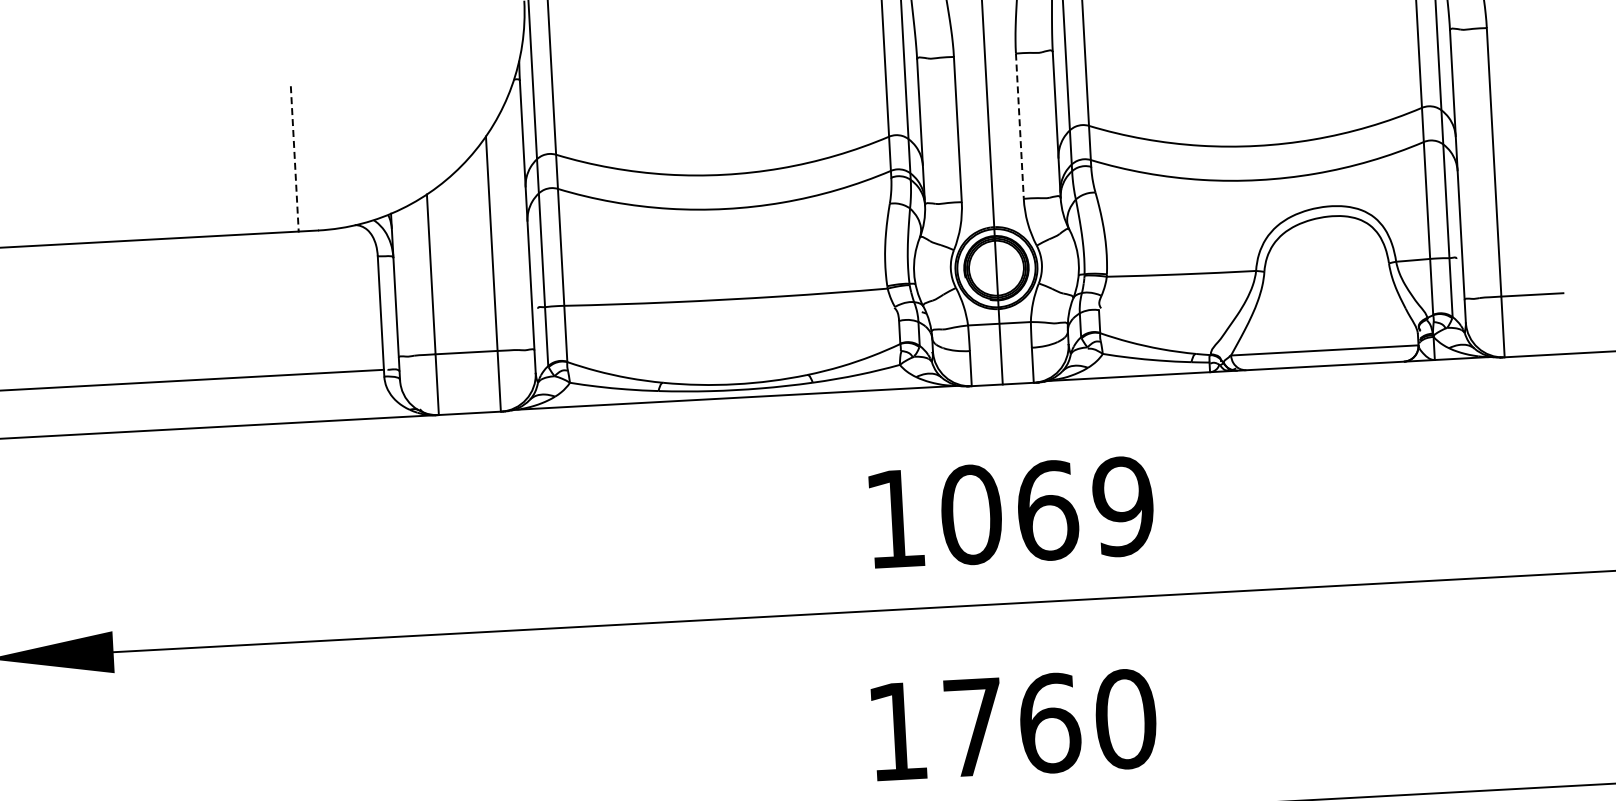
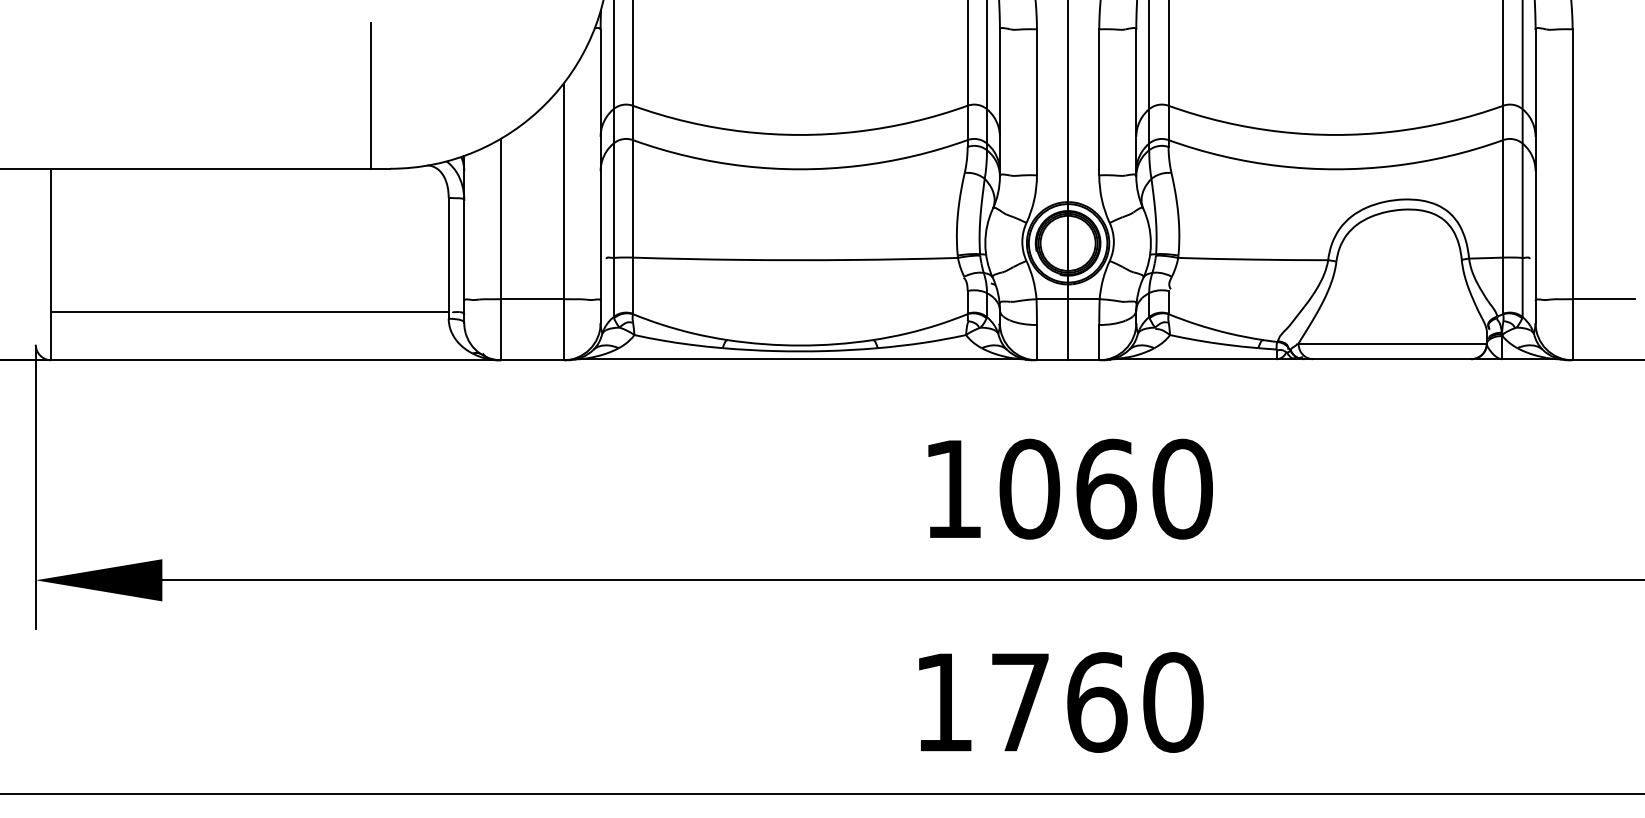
line: (1020, 126) -> (1099, 102), dashed -> solid
line: (294, 159) -> (370, 96), dashed -> solid
text: (1123, 505) -> (1182, 488), 1069 -> 1060

